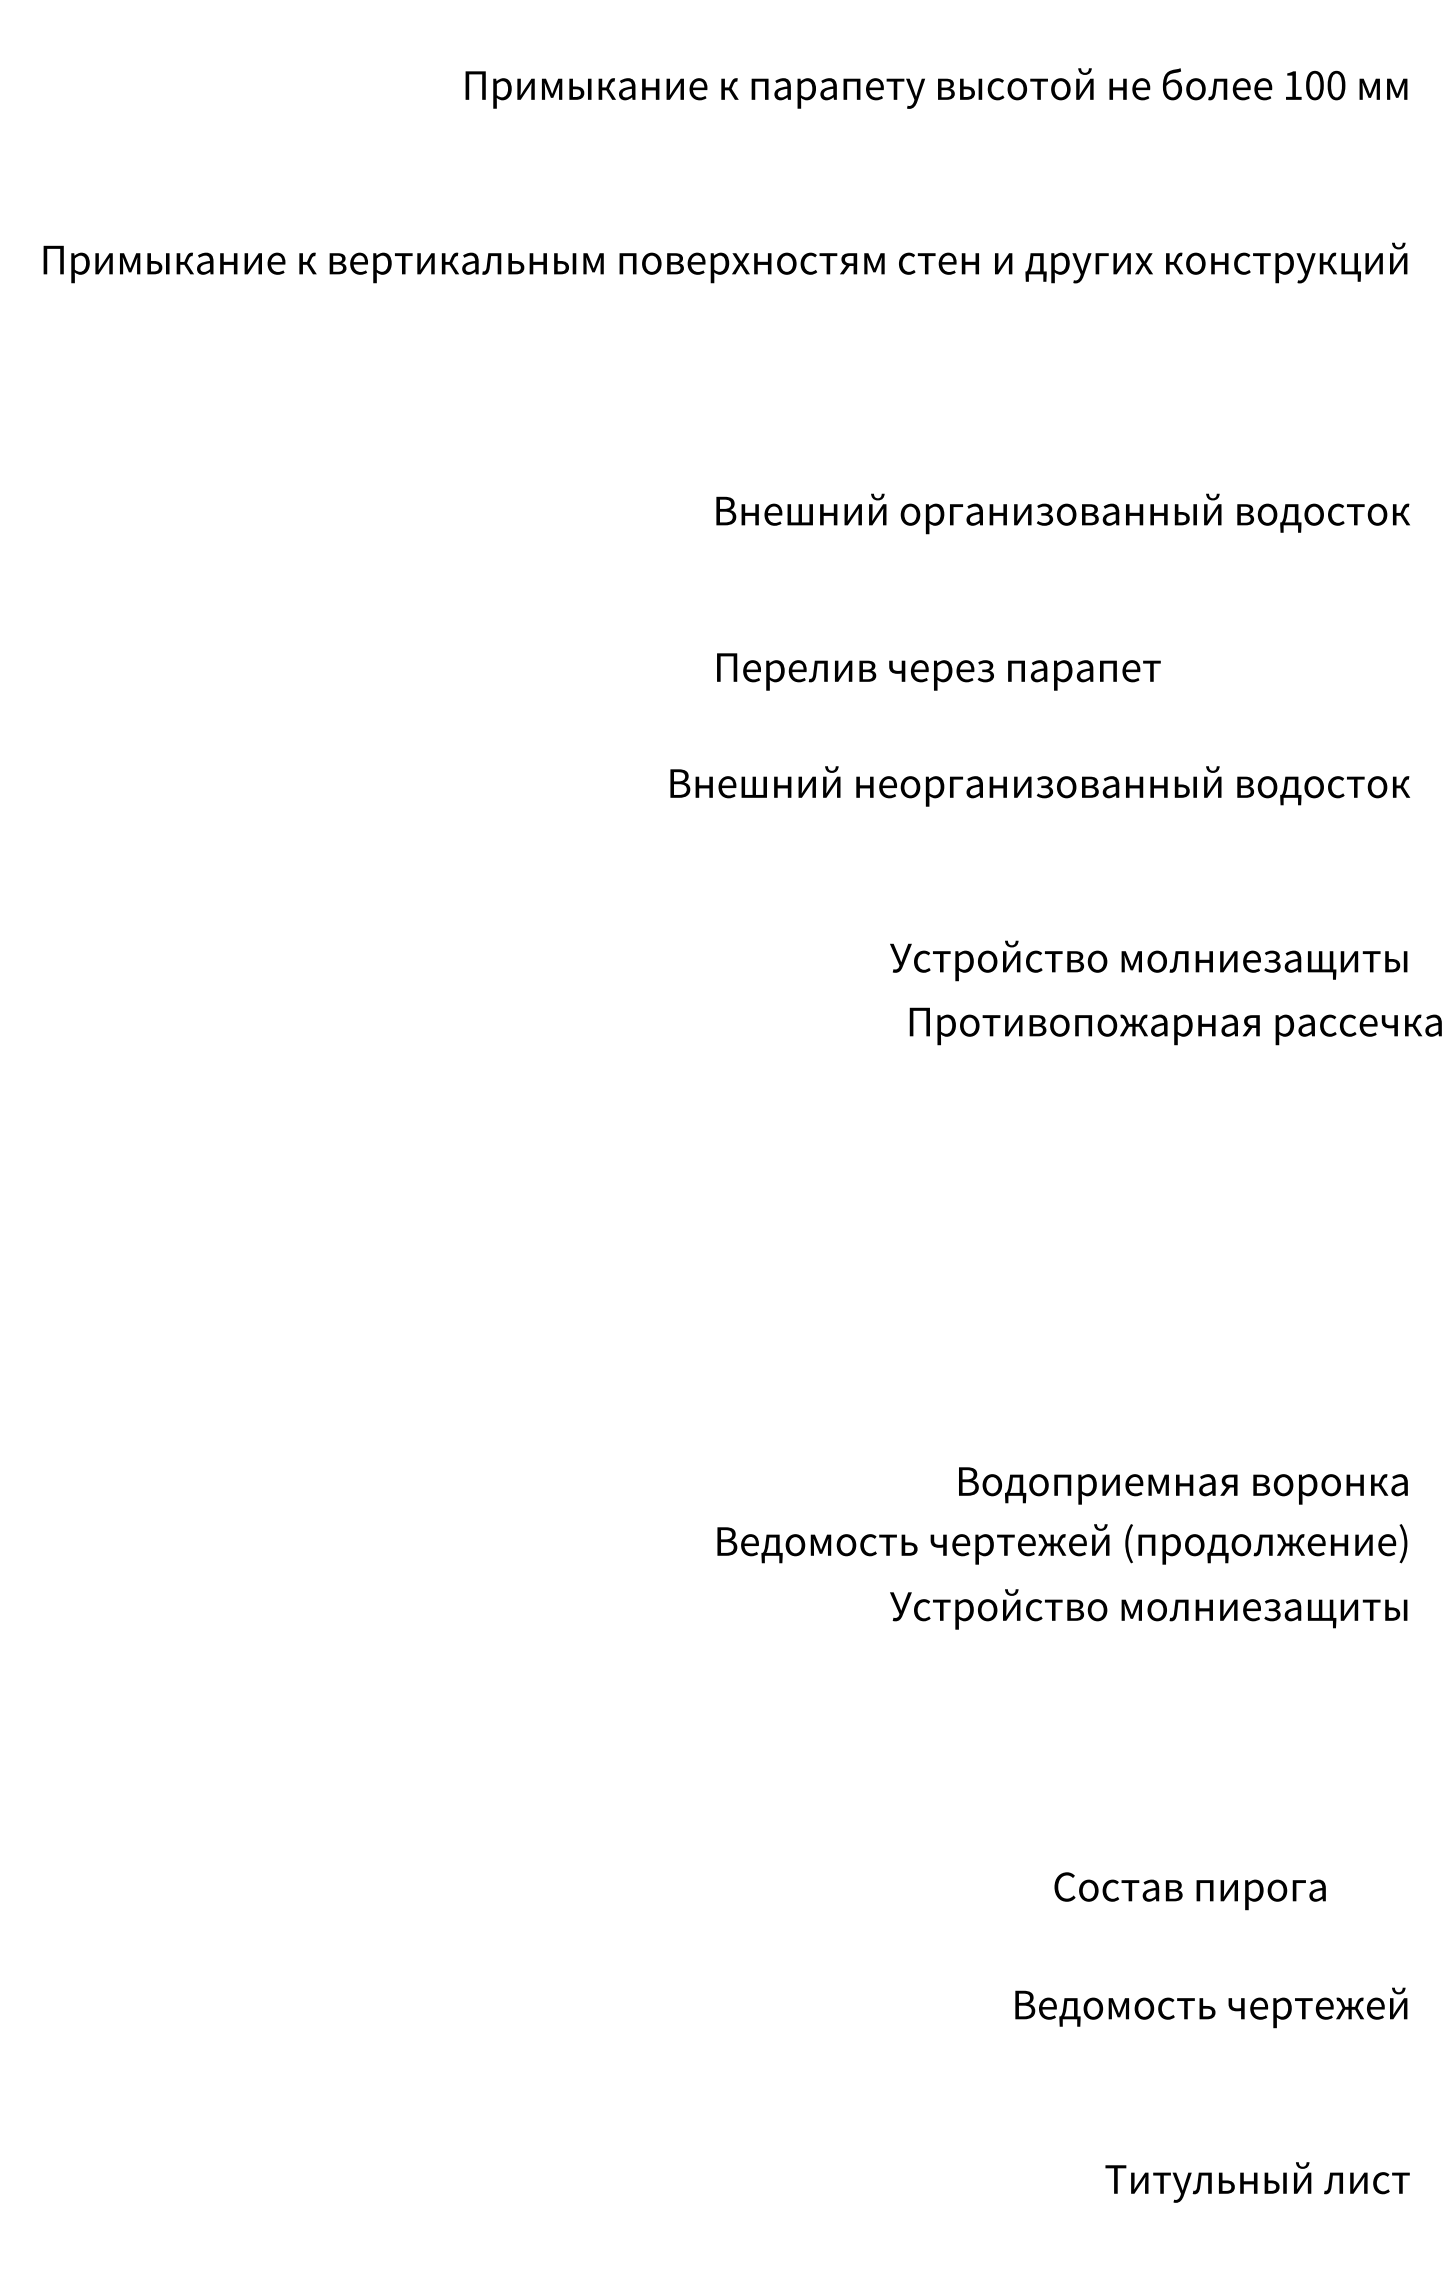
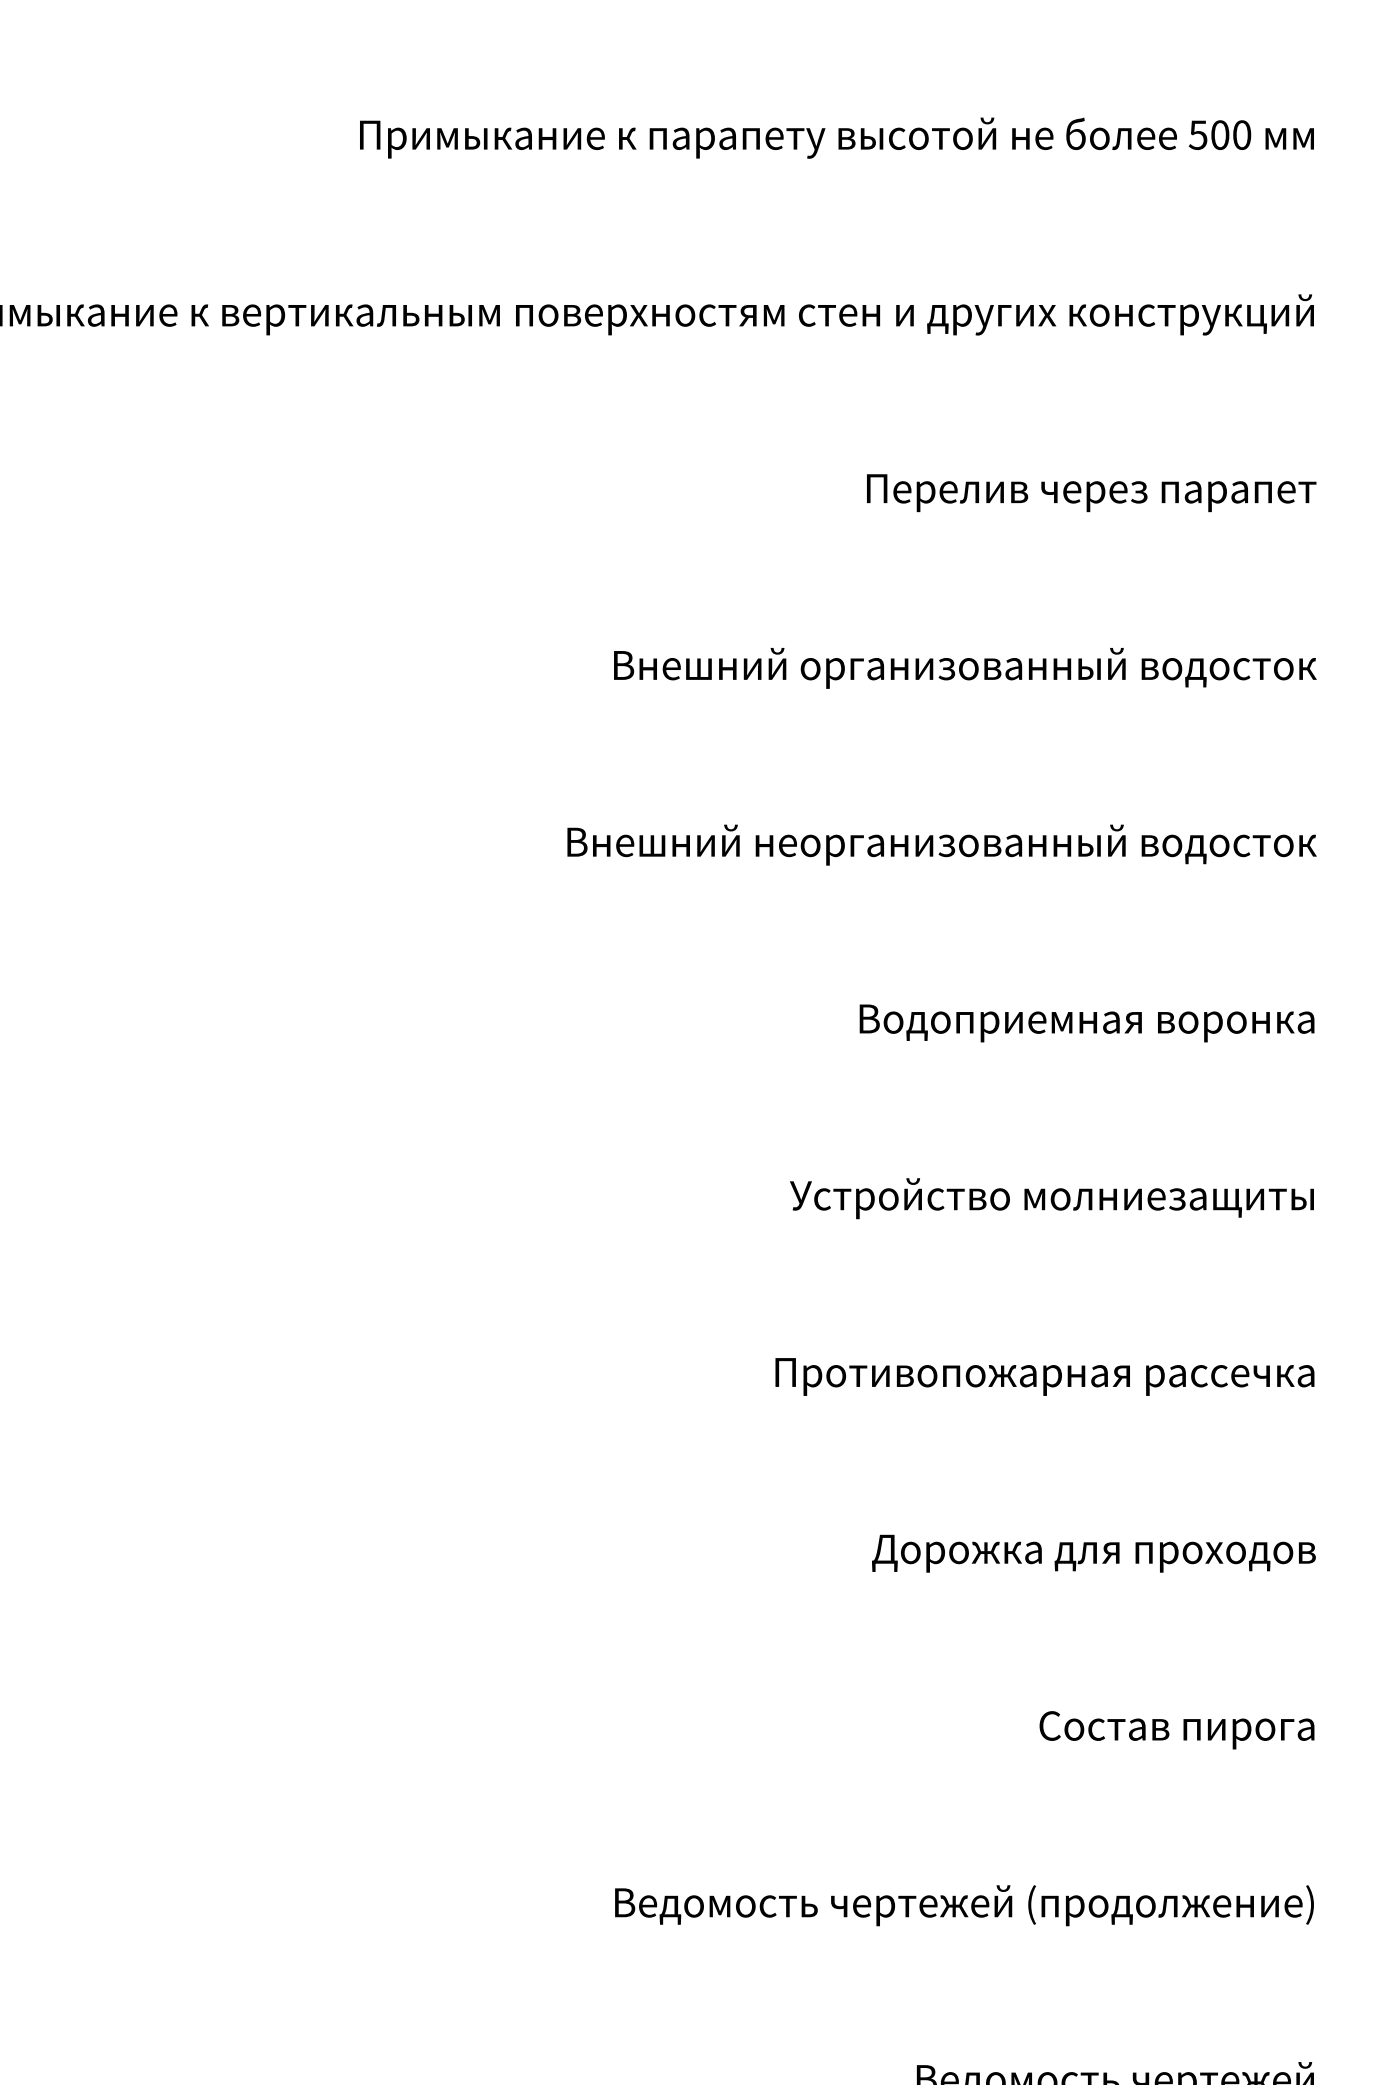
text: (1292, 85) -> (1197, 135), 100 -> 500
text: (1062, 513) -> (964, 667), moved
text: (938, 671) -> (1091, 492), moved
text: (1148, 960) -> (1051, 1021), Устройство молниезащиты -> Водоприемная воронка
text: (1175, 1026) -> (1044, 1377), moved
text: (1184, 1485) -> (1088, 1553), Водоприемная воронка -> Дорожка для проходов
text: (1062, 1544) -> (964, 1905), moved
text: (1148, 1609) -> (1051, 1198), moved
text: (1189, 1891) -> (1176, 1730), moved

